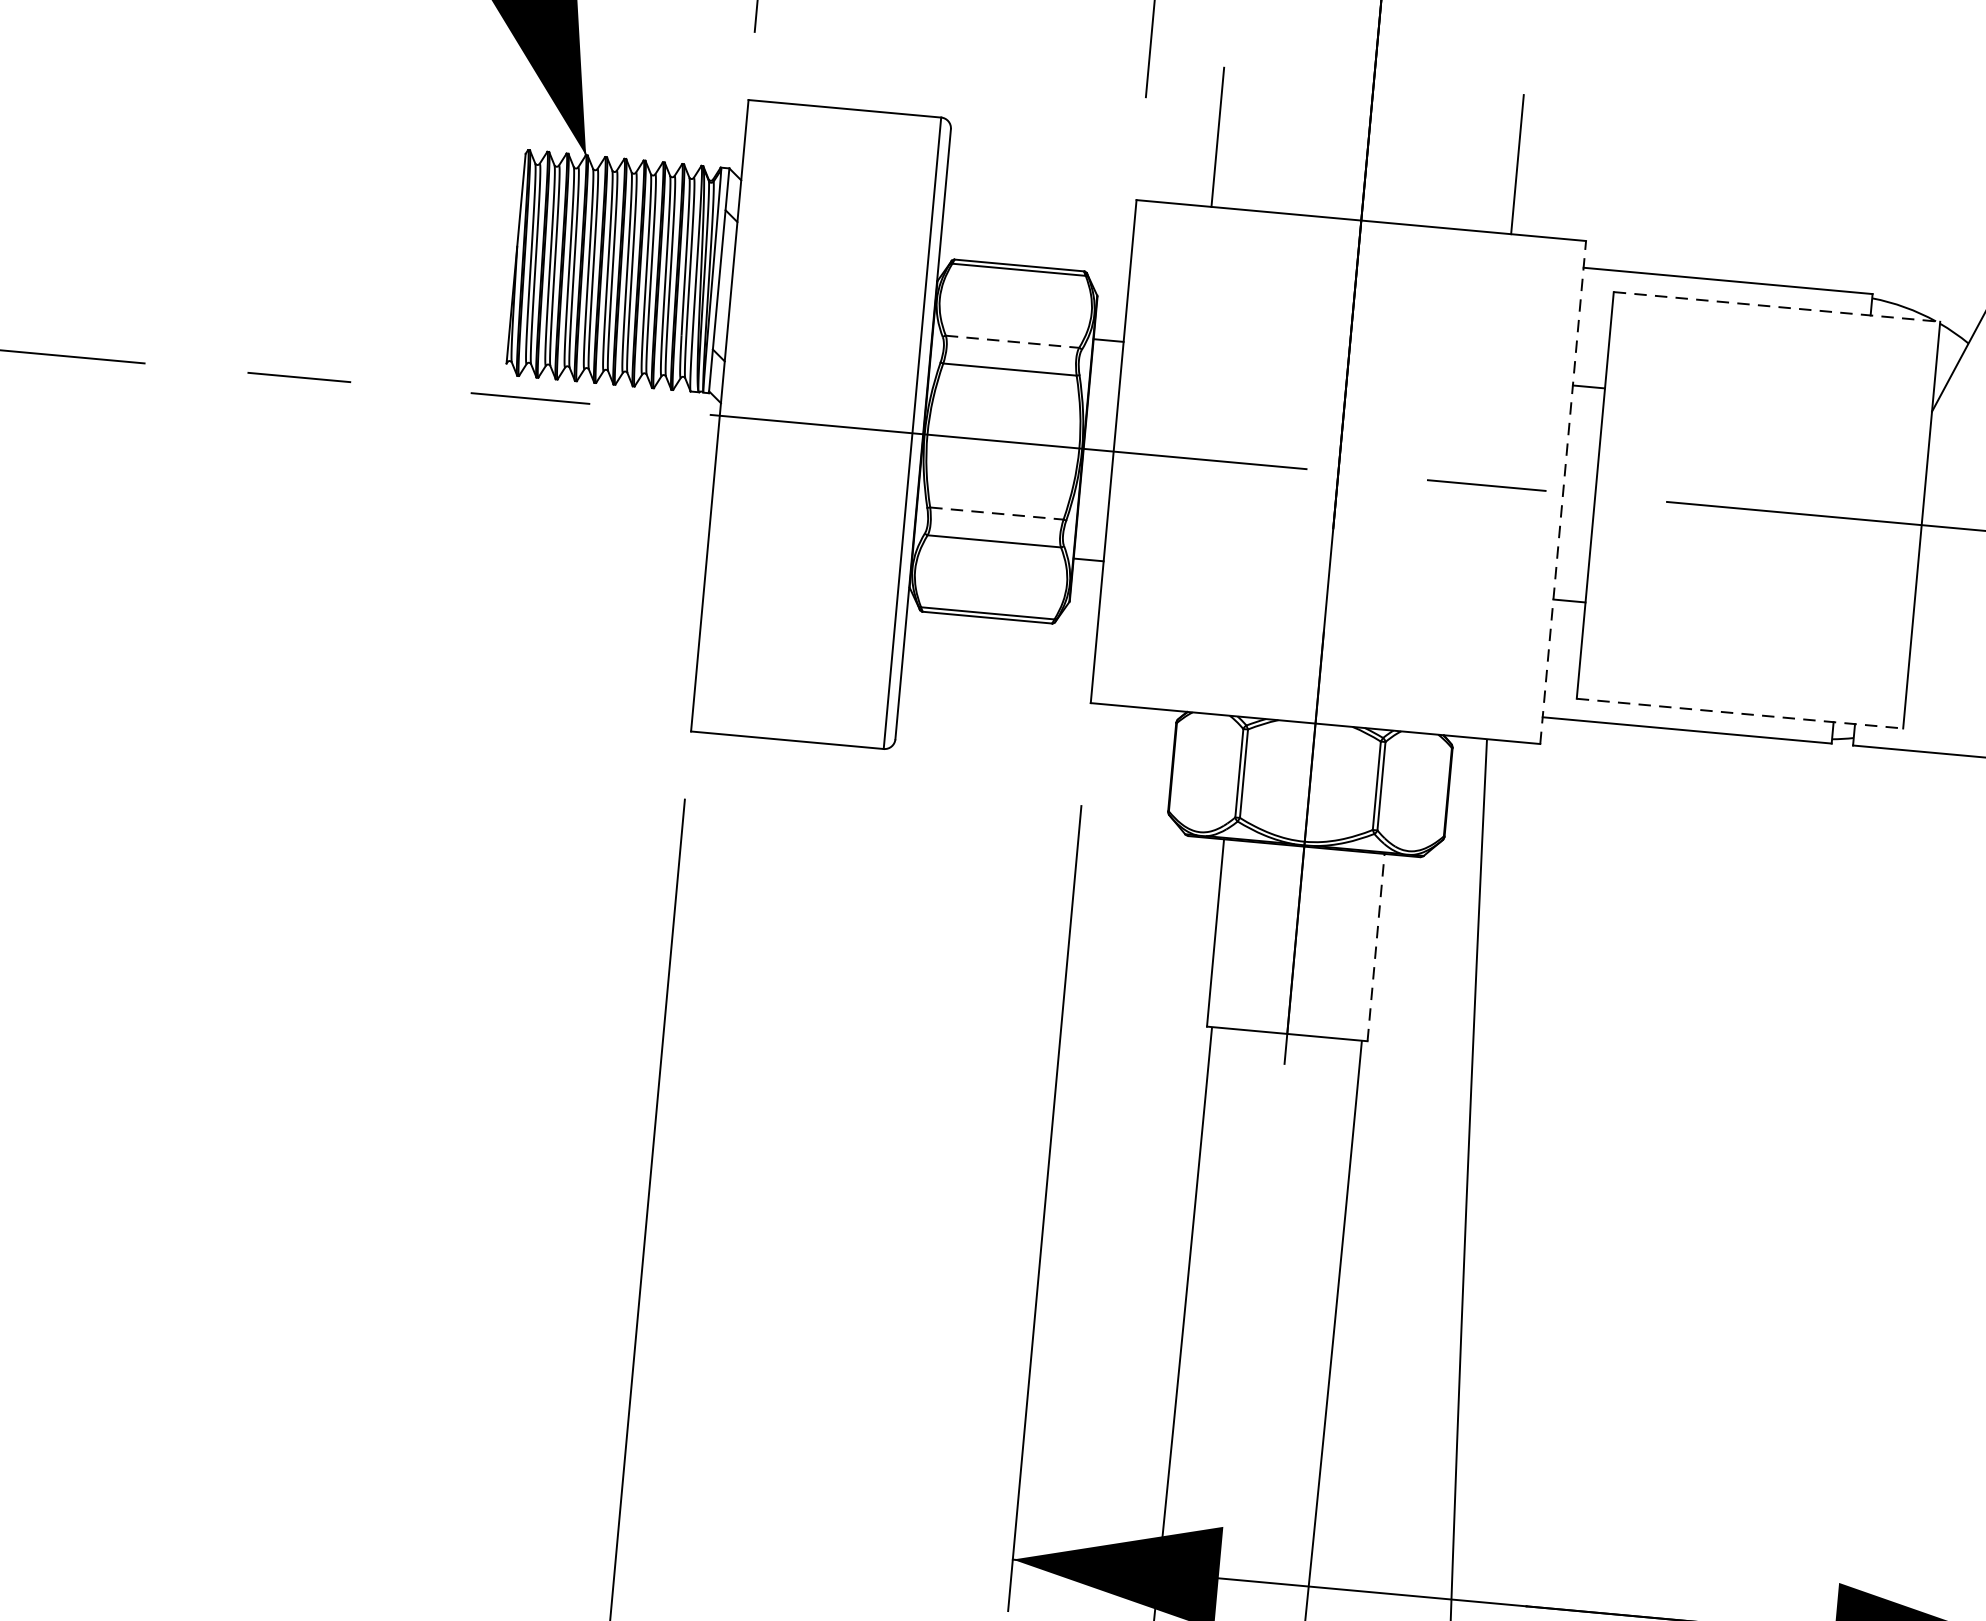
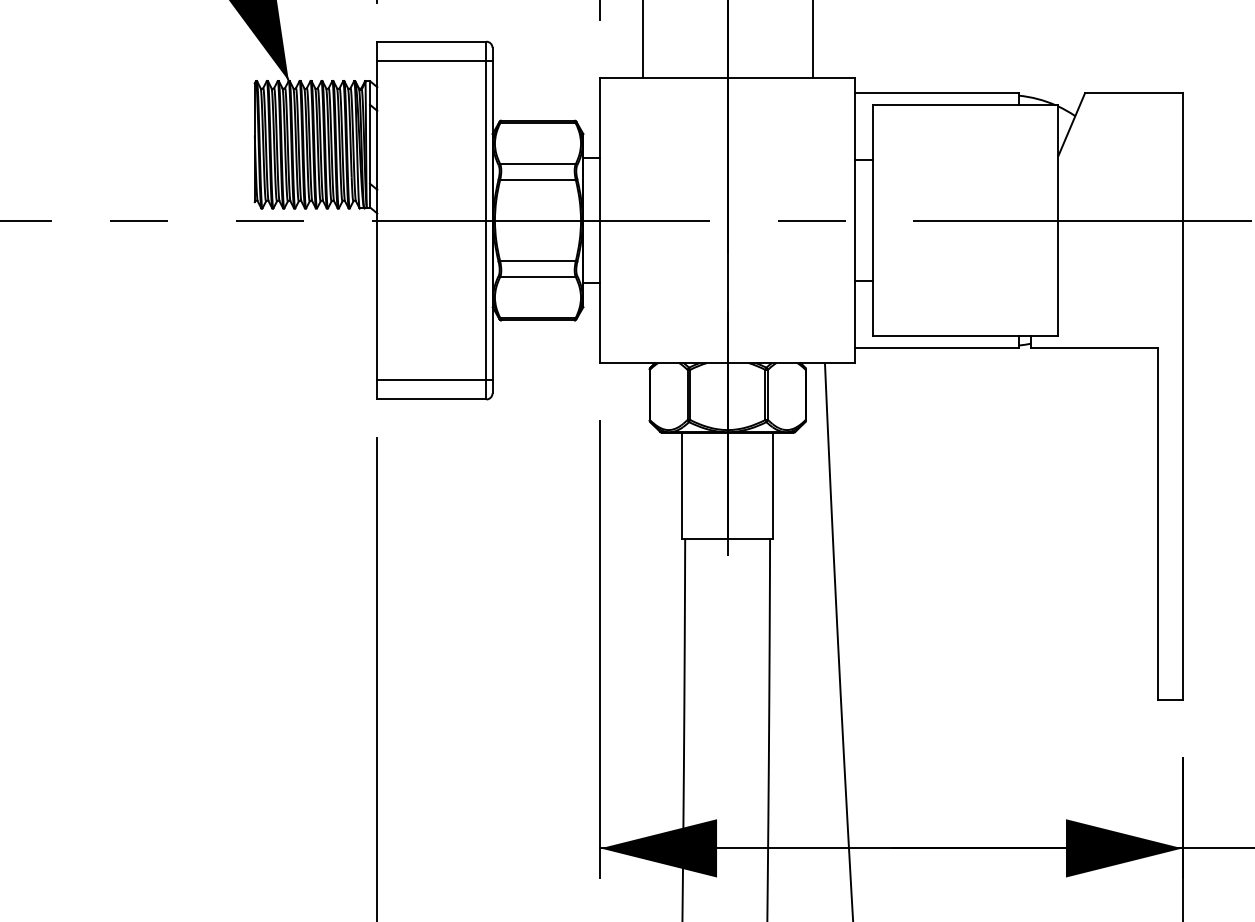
line: (846, 144) -> (434, 61), added
line: (1778, 307) -> (966, 105), dashed -> solid
line: (1011, 342) -> (537, 164), dashed -> solid
line: (1563, 492) -> (855, 220), dashed -> solid
line: (995, 513) -> (537, 261), dashed -> solid
line: (795, 705) -> (434, 379), added
line: (1741, 713) -> (966, 335), dashed -> solid
line: (1376, 946) -> (773, 485), dashed -> solid

